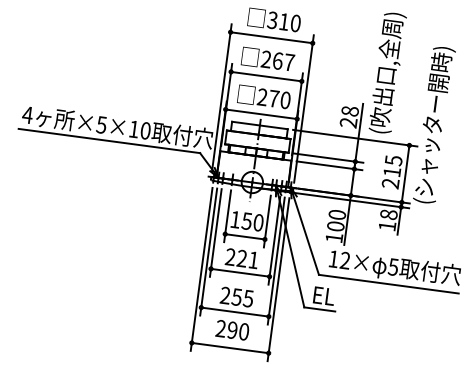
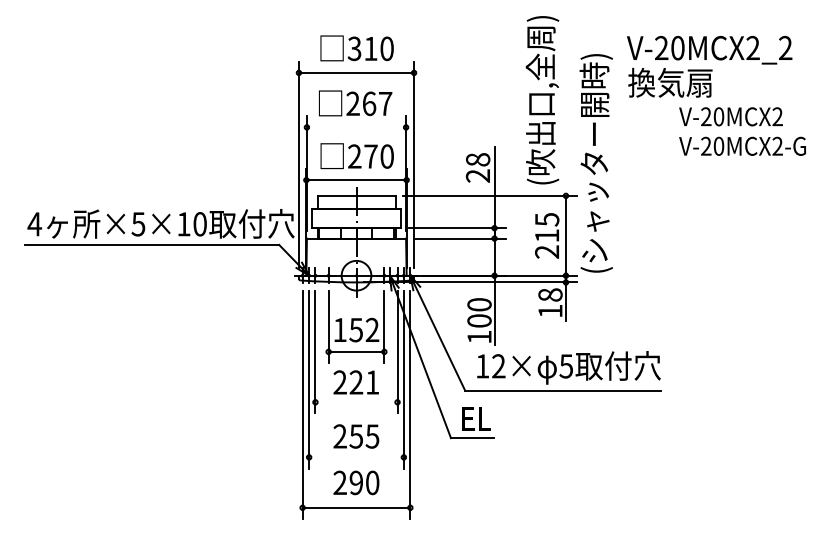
text: (387, 73) -> (542, 100), moved
line: (266, 76) -> (356, 127), removed
text: (258, 222) -> (372, 329), 150 -> 152
line: (240, 272) -> (356, 402), removed
line: (235, 312) -> (356, 457), removed

